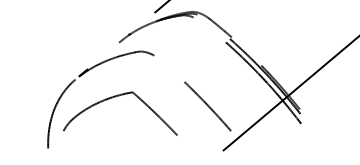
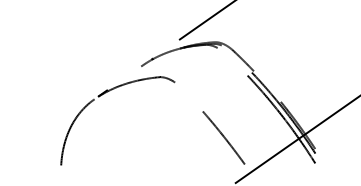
part: (112, 98) -> (129, 121), removed

